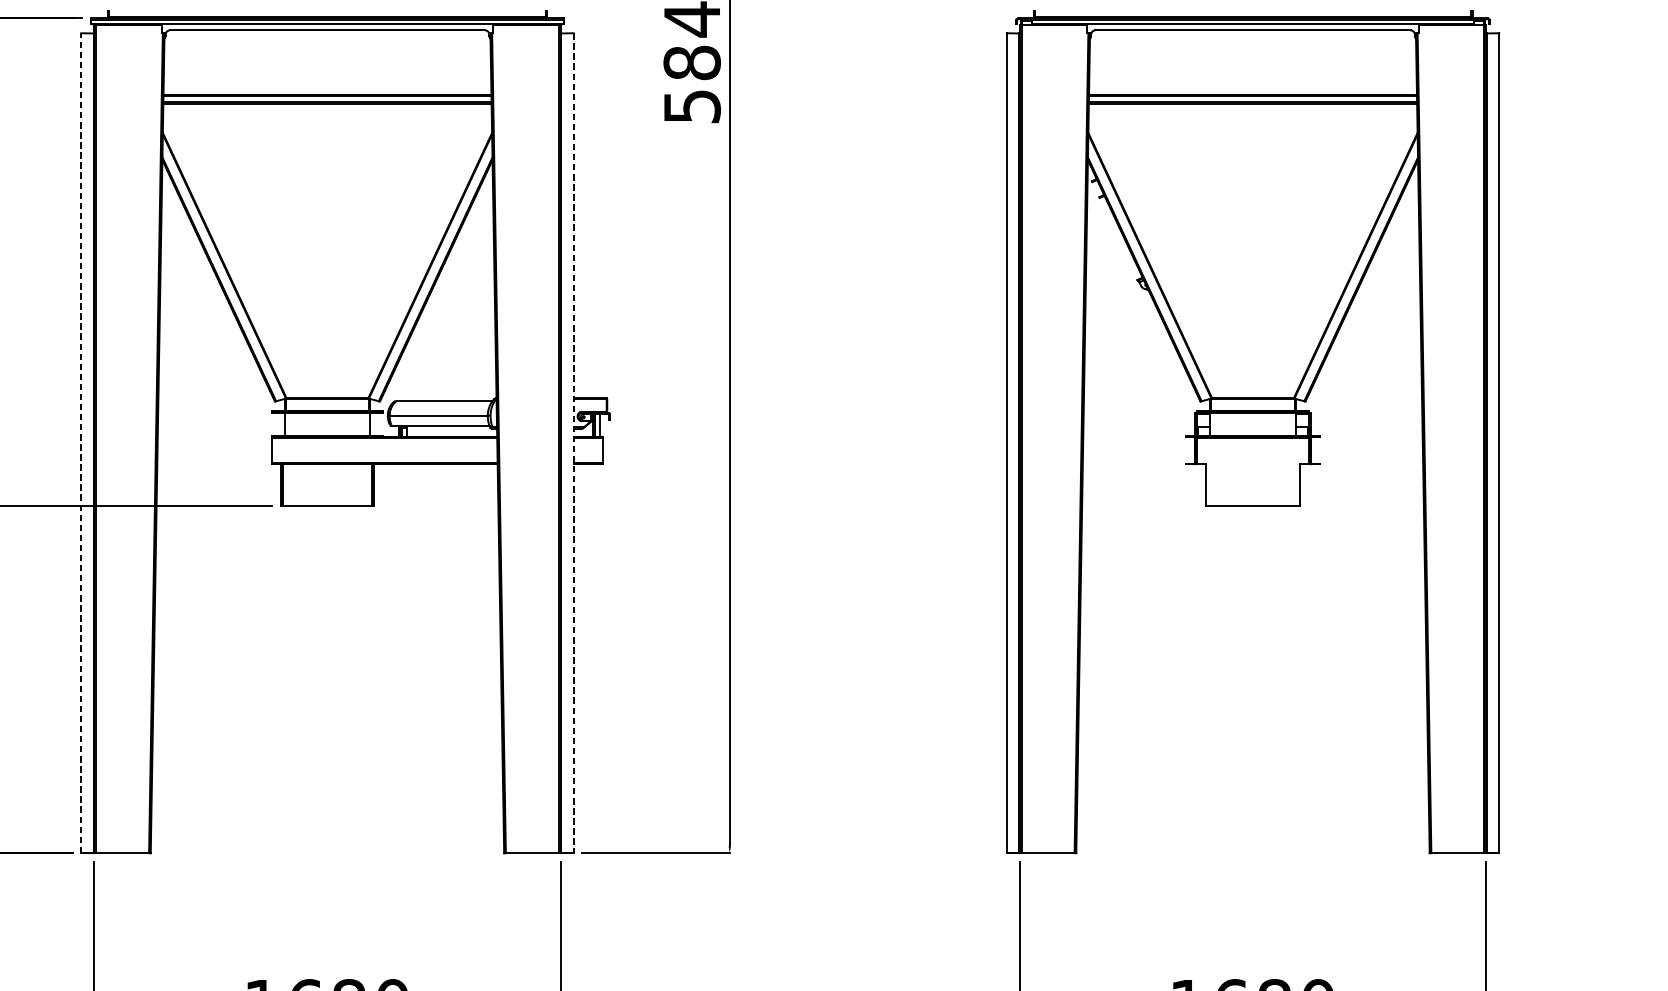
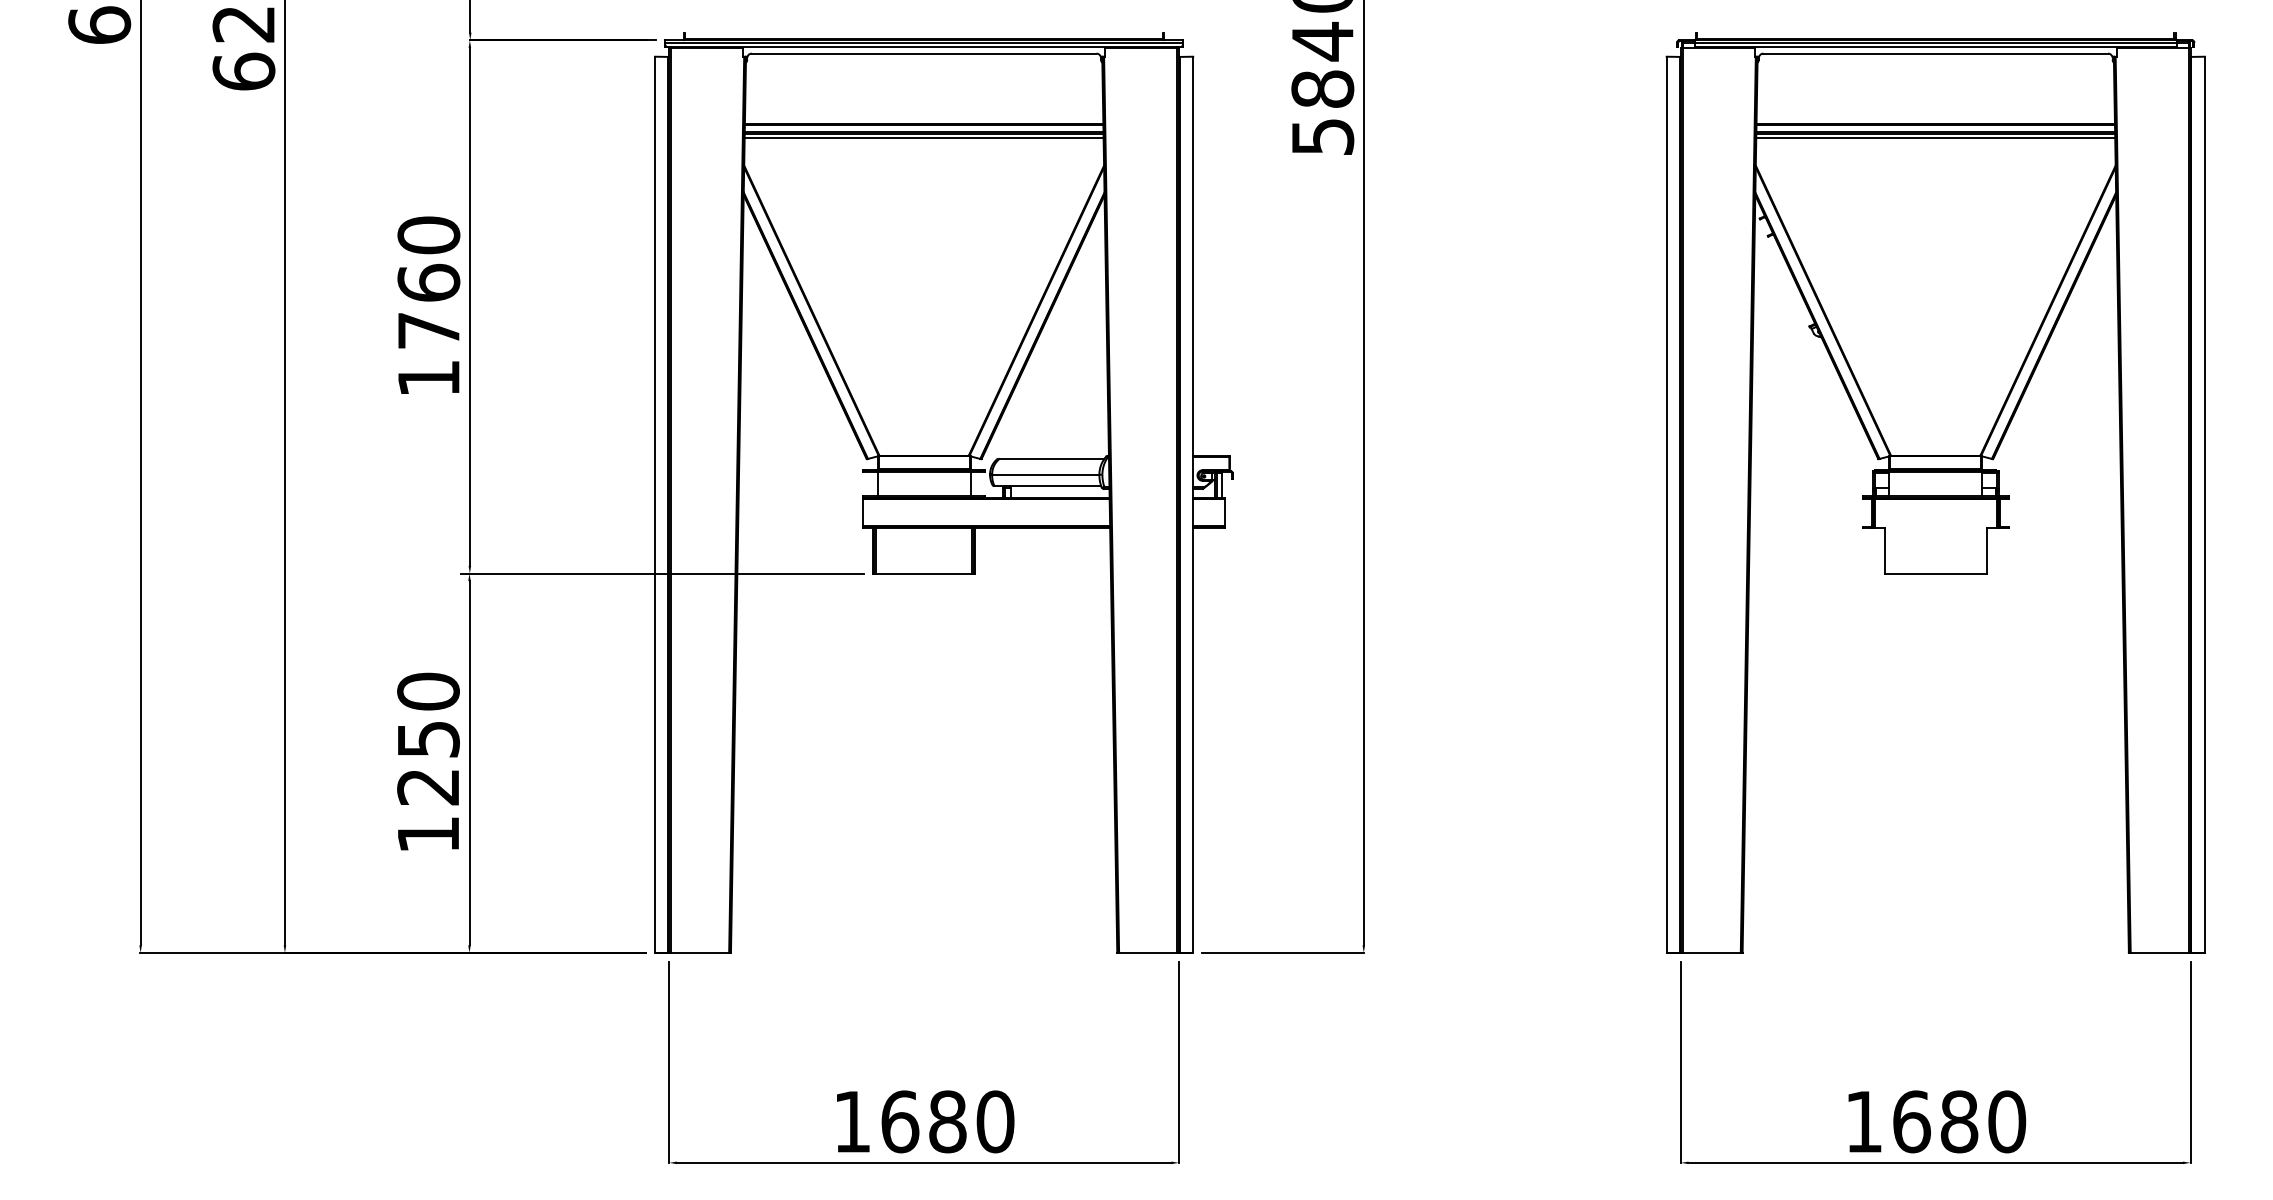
line: (326, 108) -> (923, 138), added
line: (1252, 108) -> (1935, 138), added
line: (81, 442) -> (655, 504), dashed -> solid
line: (573, 443) -> (1193, 505), dashed -> solid

